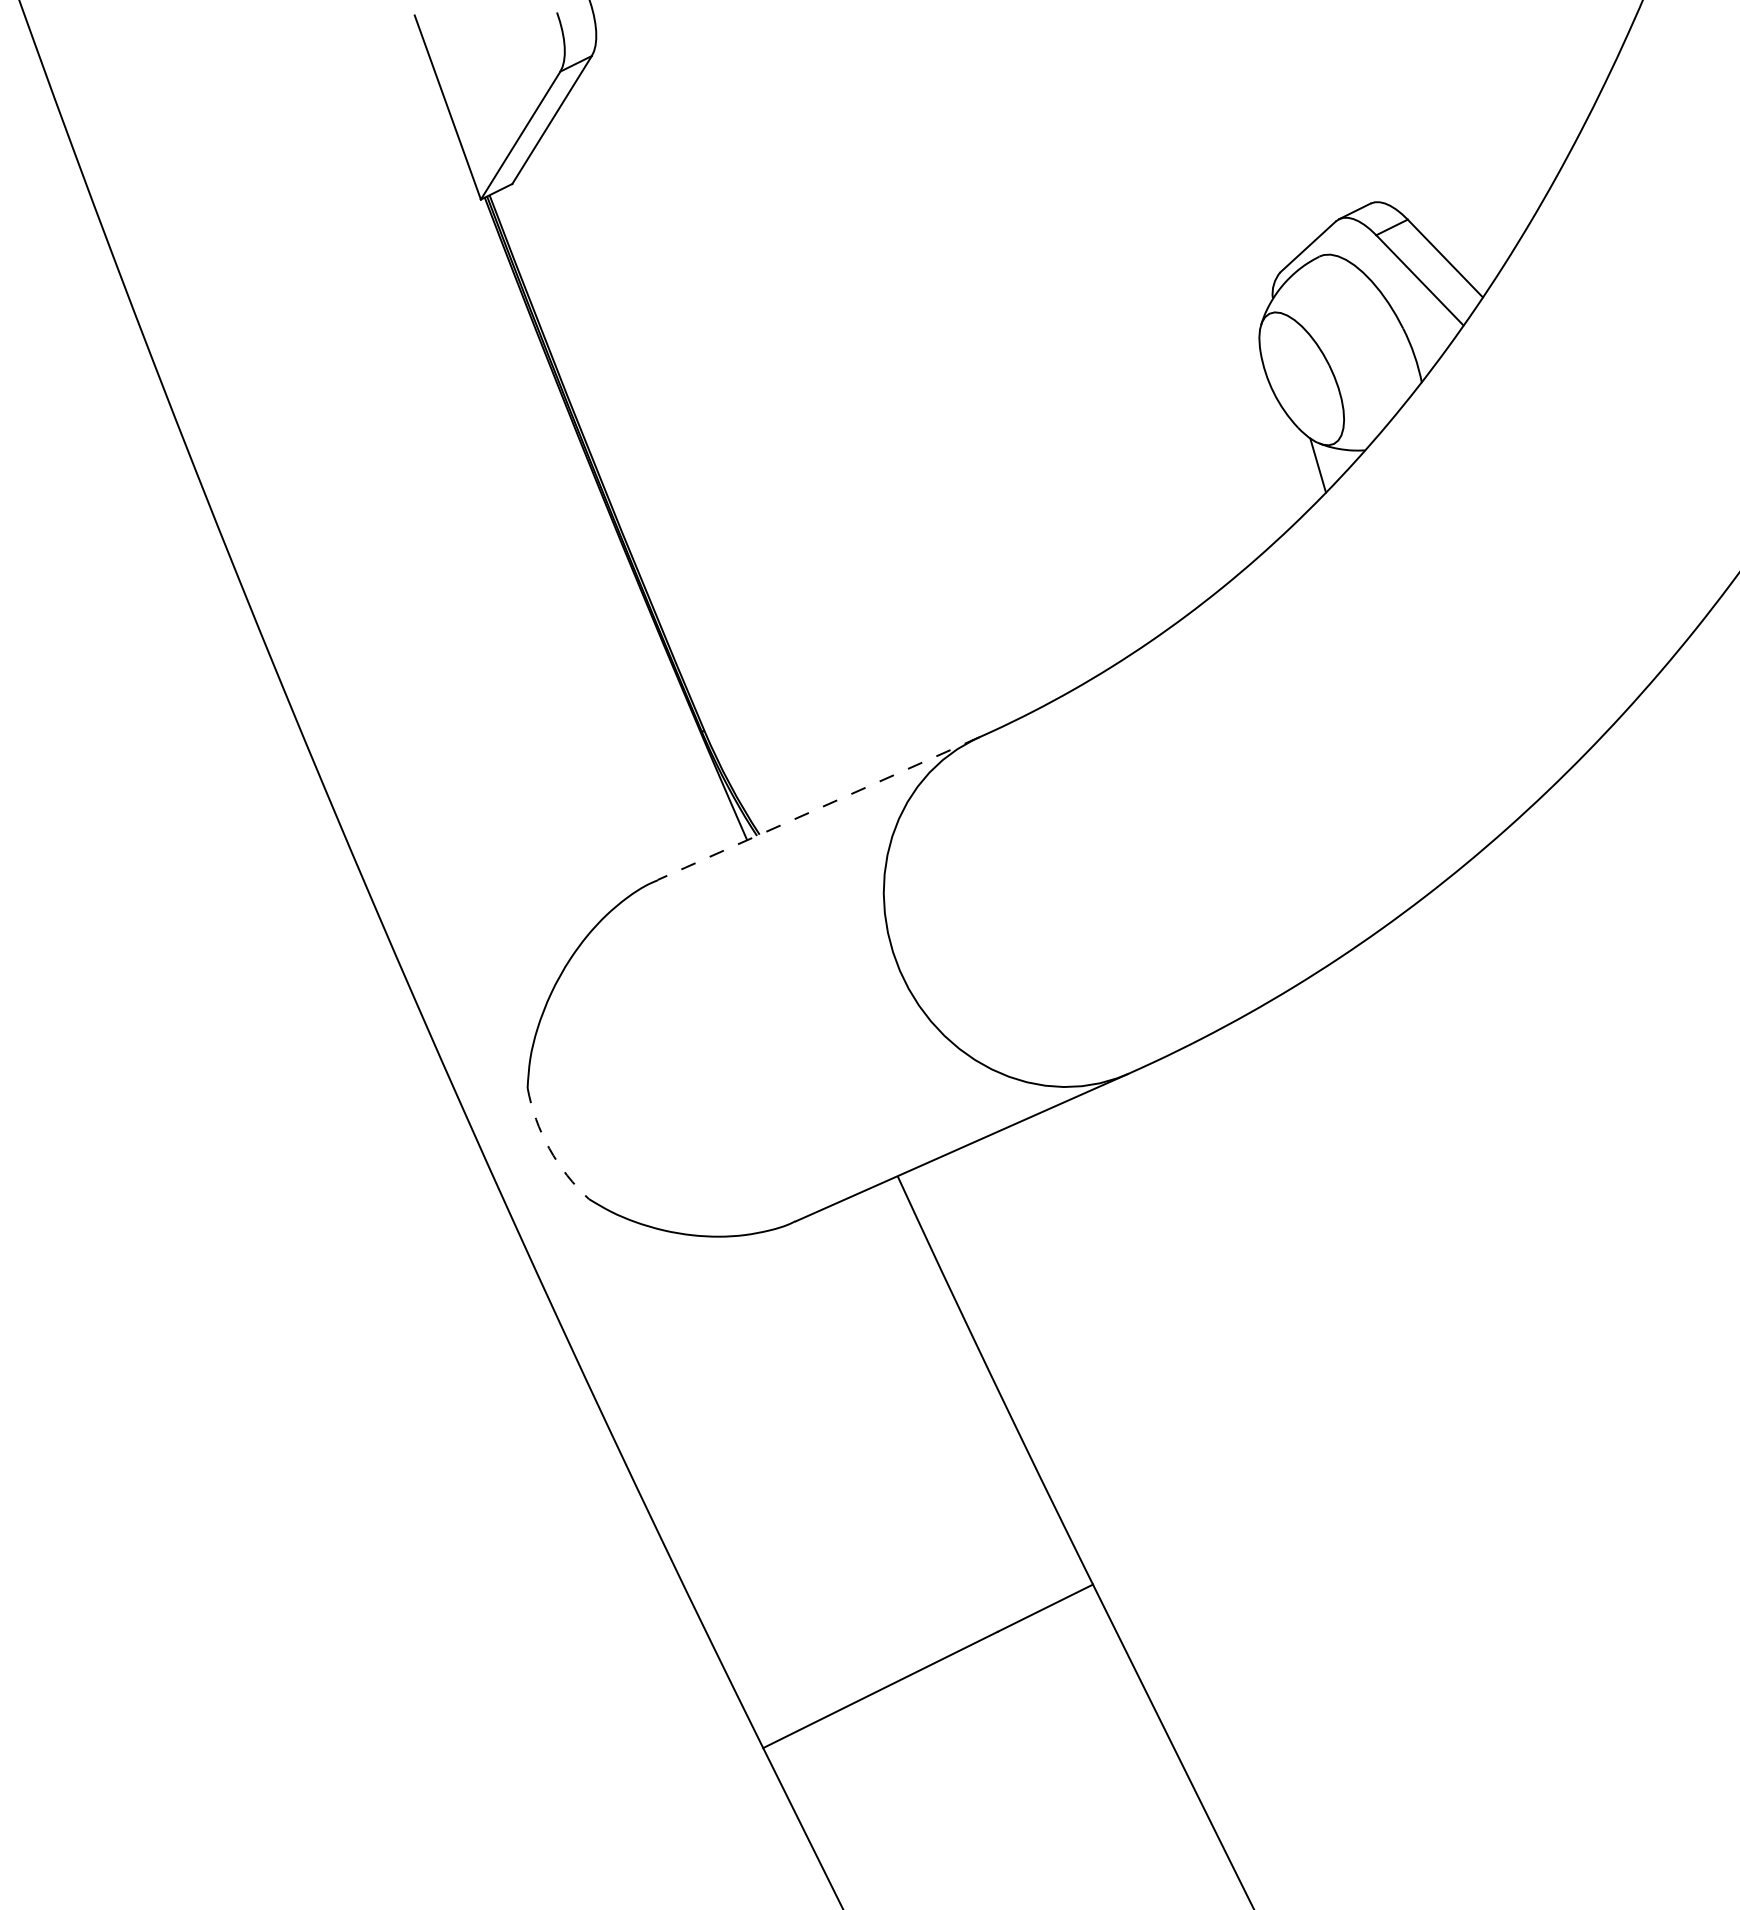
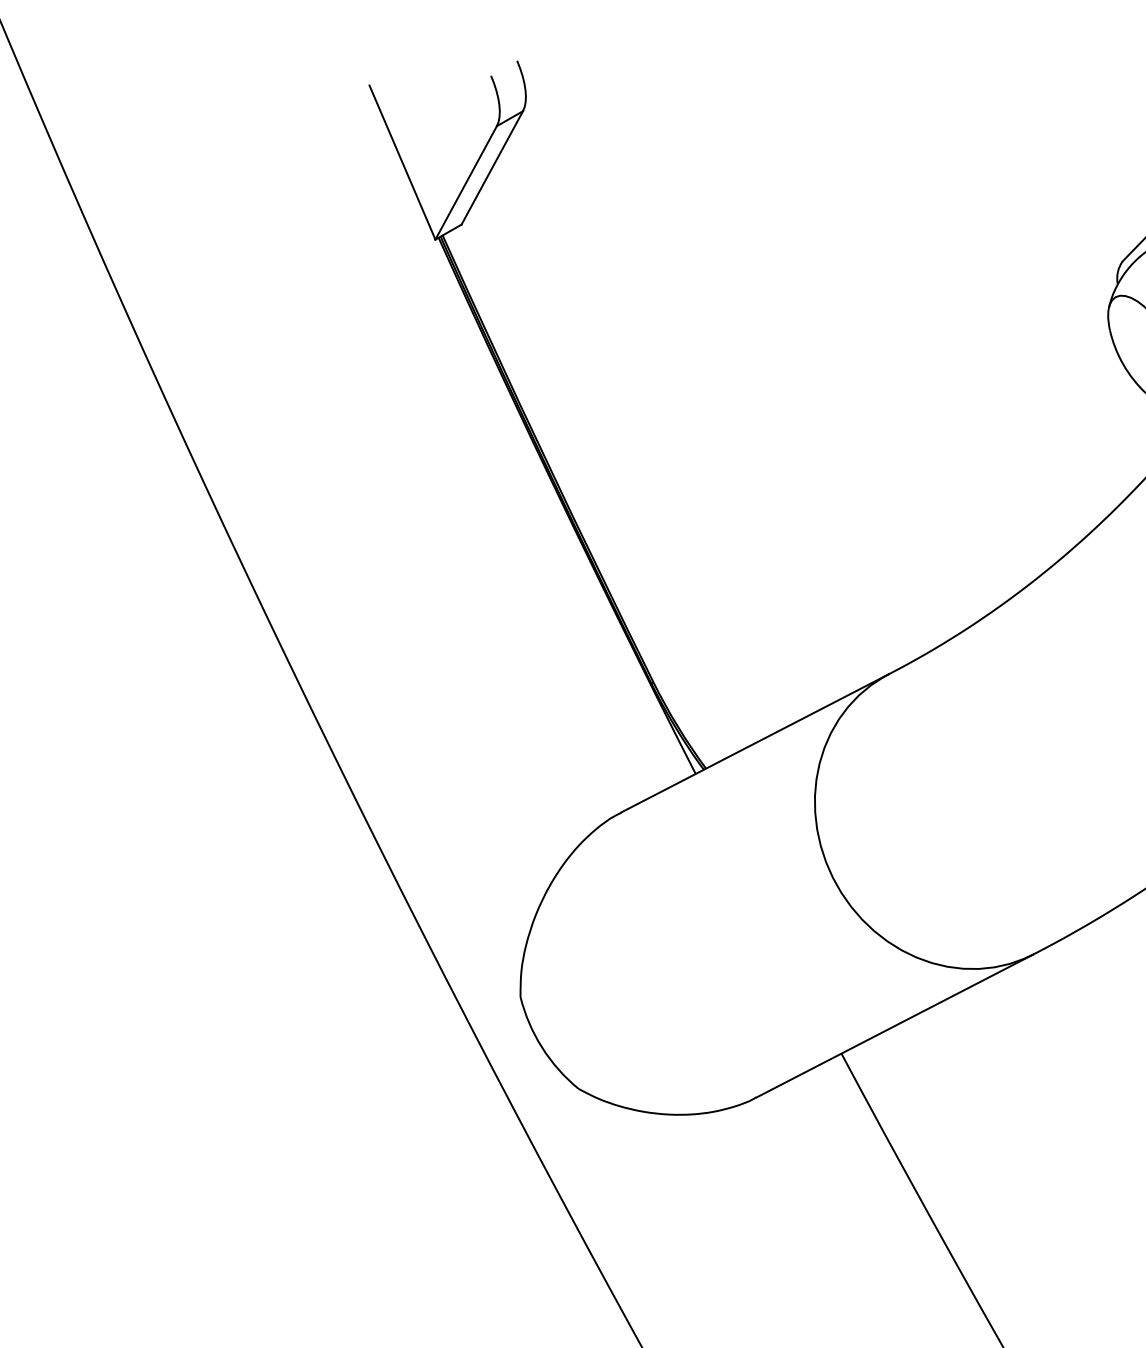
line: (818, 808) -> (755, 743), dashed -> solid
arc: (549, 1148) -> (542, 1047), dashed -> solid

